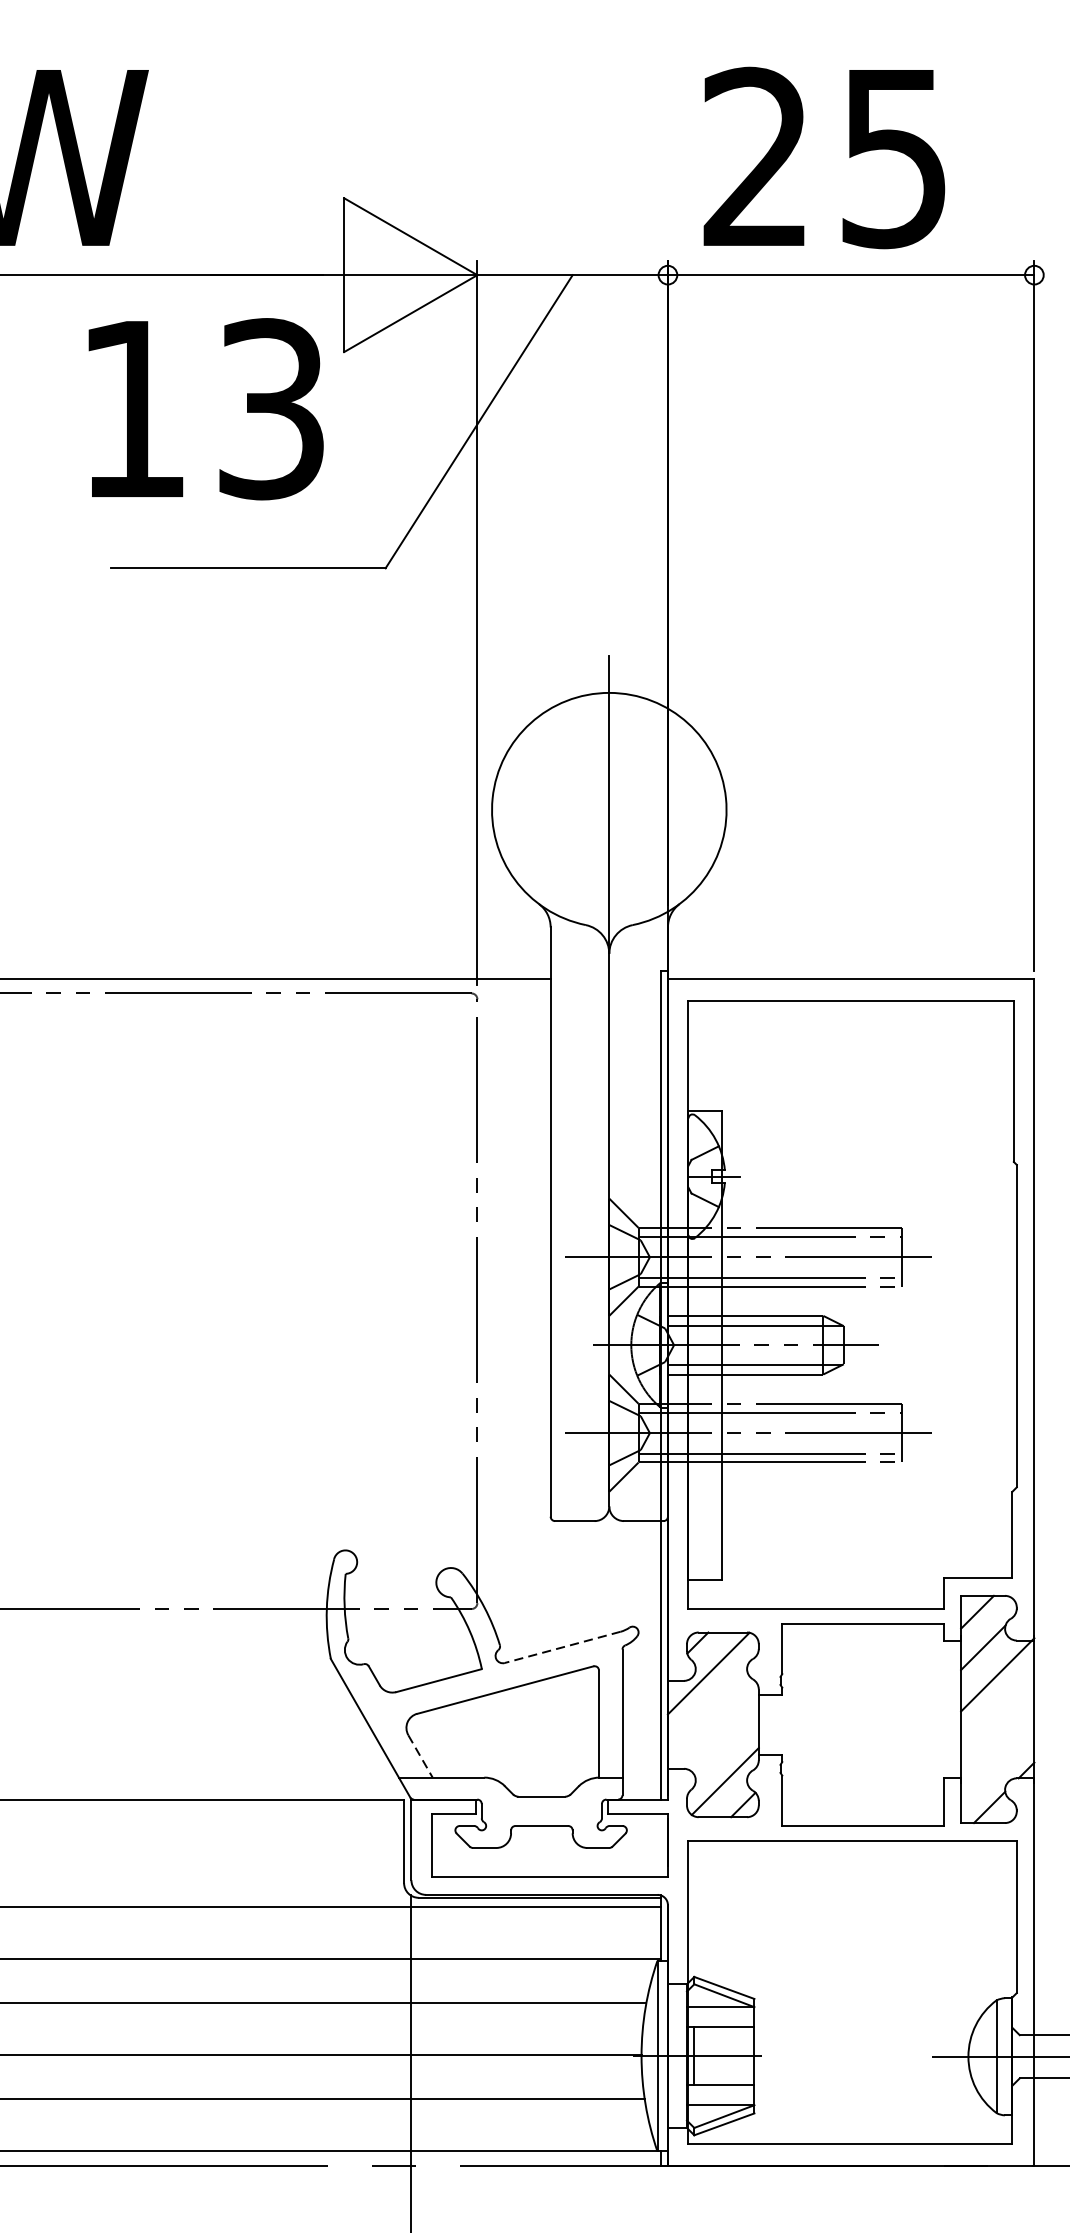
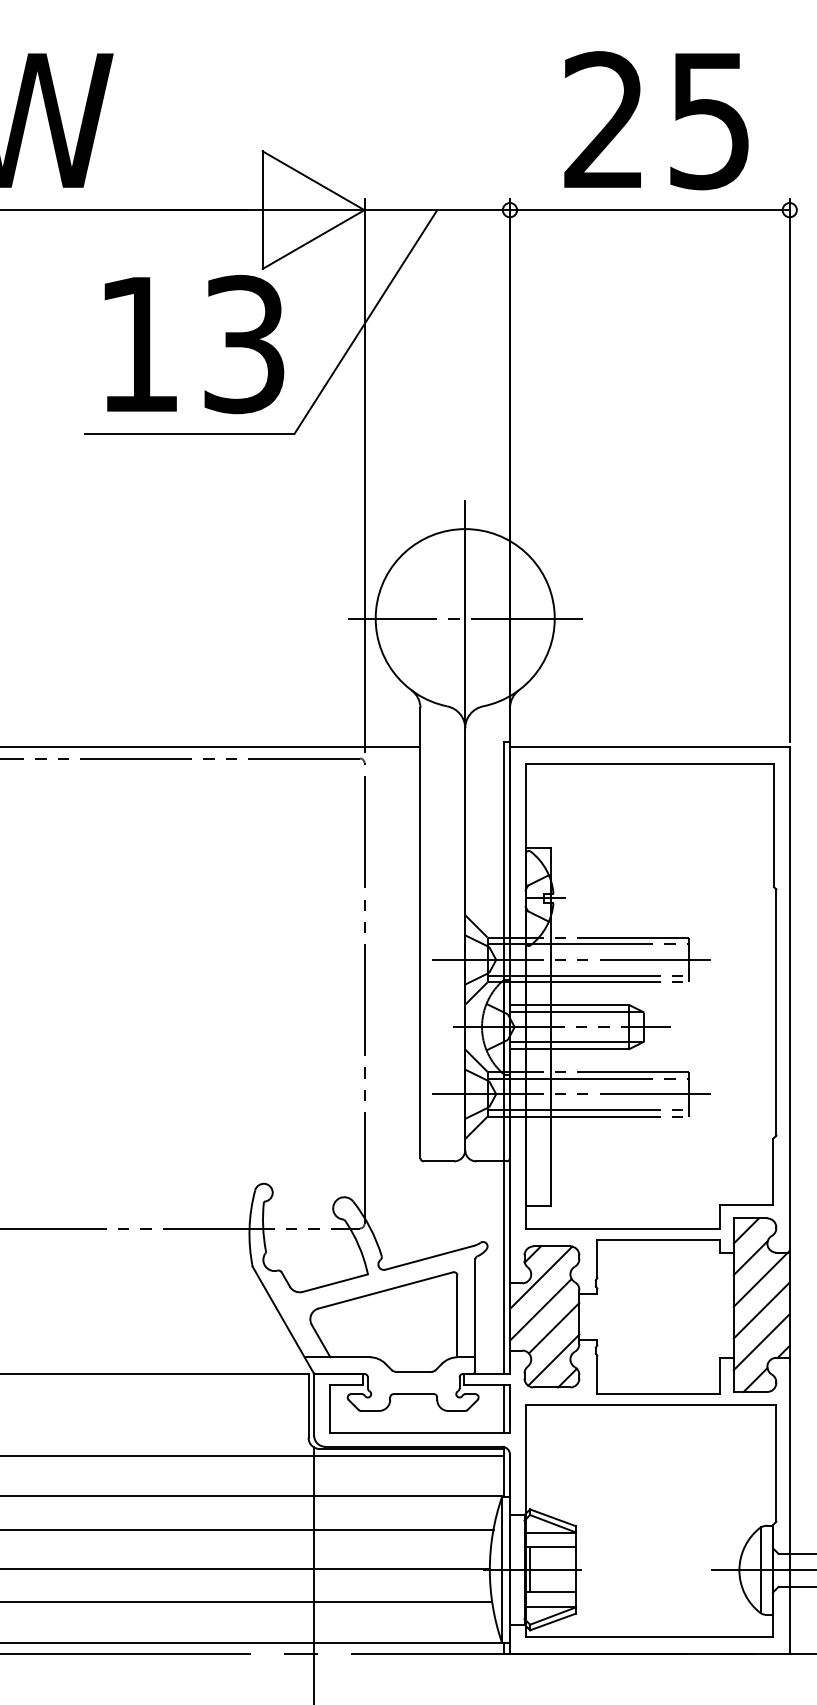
text: (824, 157) -> (656, 120), moved
text: (206, 409) -> (194, 344), moved
line: (608, 810) -> (464, 618), added
line: (562, 1646) -> (429, 1257), dashed -> solid
line: (707, 1715) -> (540, 1309), added
line: (997, 1716) -> (761, 1310), added
line: (724, 1738) -> (553, 1327), added
line: (421, 1756) -> (321, 1341), dashed -> solid
line: (997, 1758) -> (761, 1342), added
line: (660, 1846) -> (504, 1409), added

